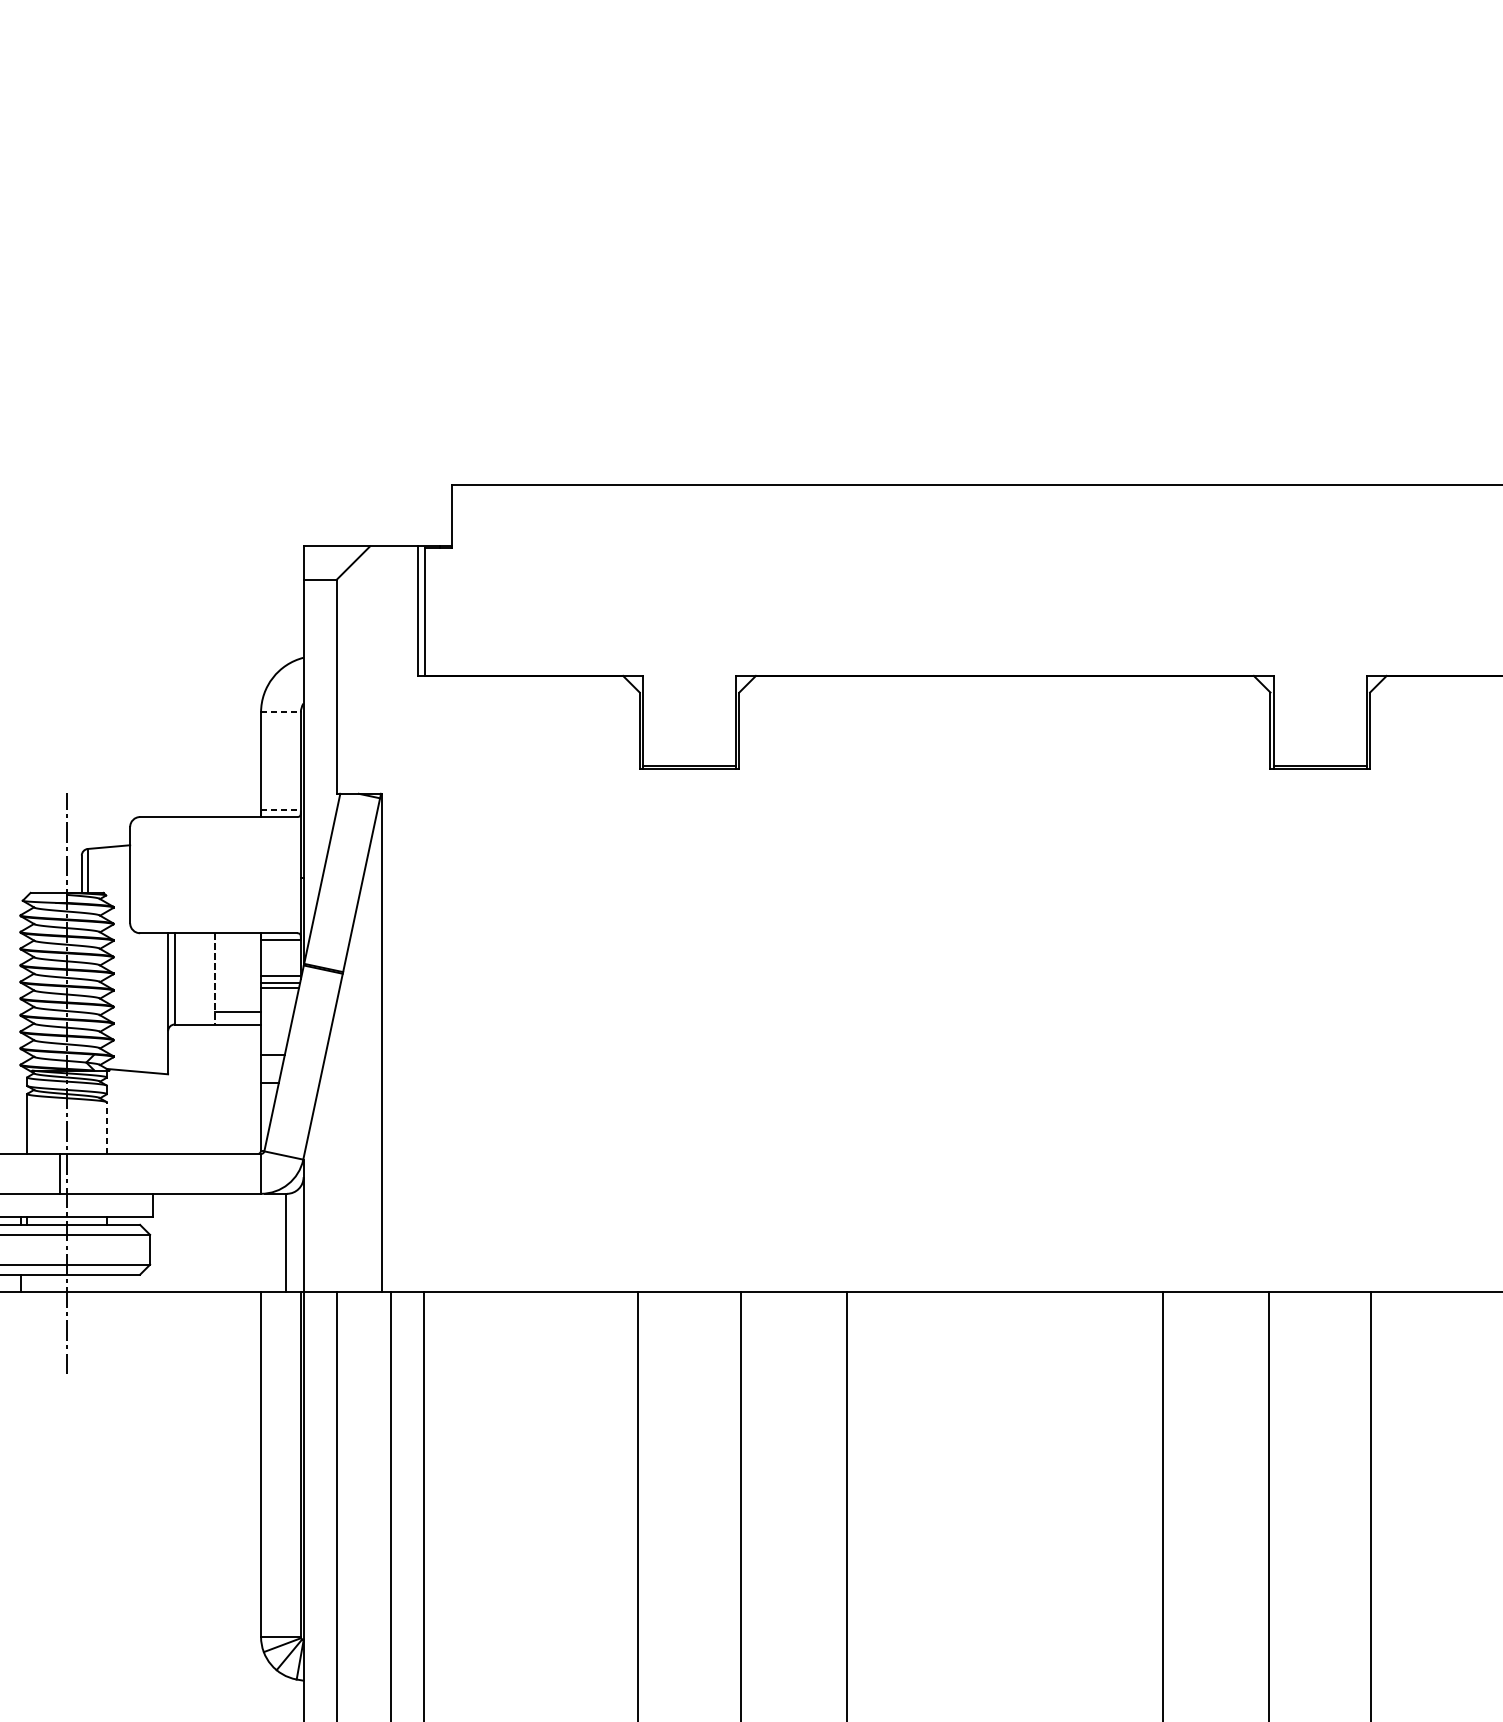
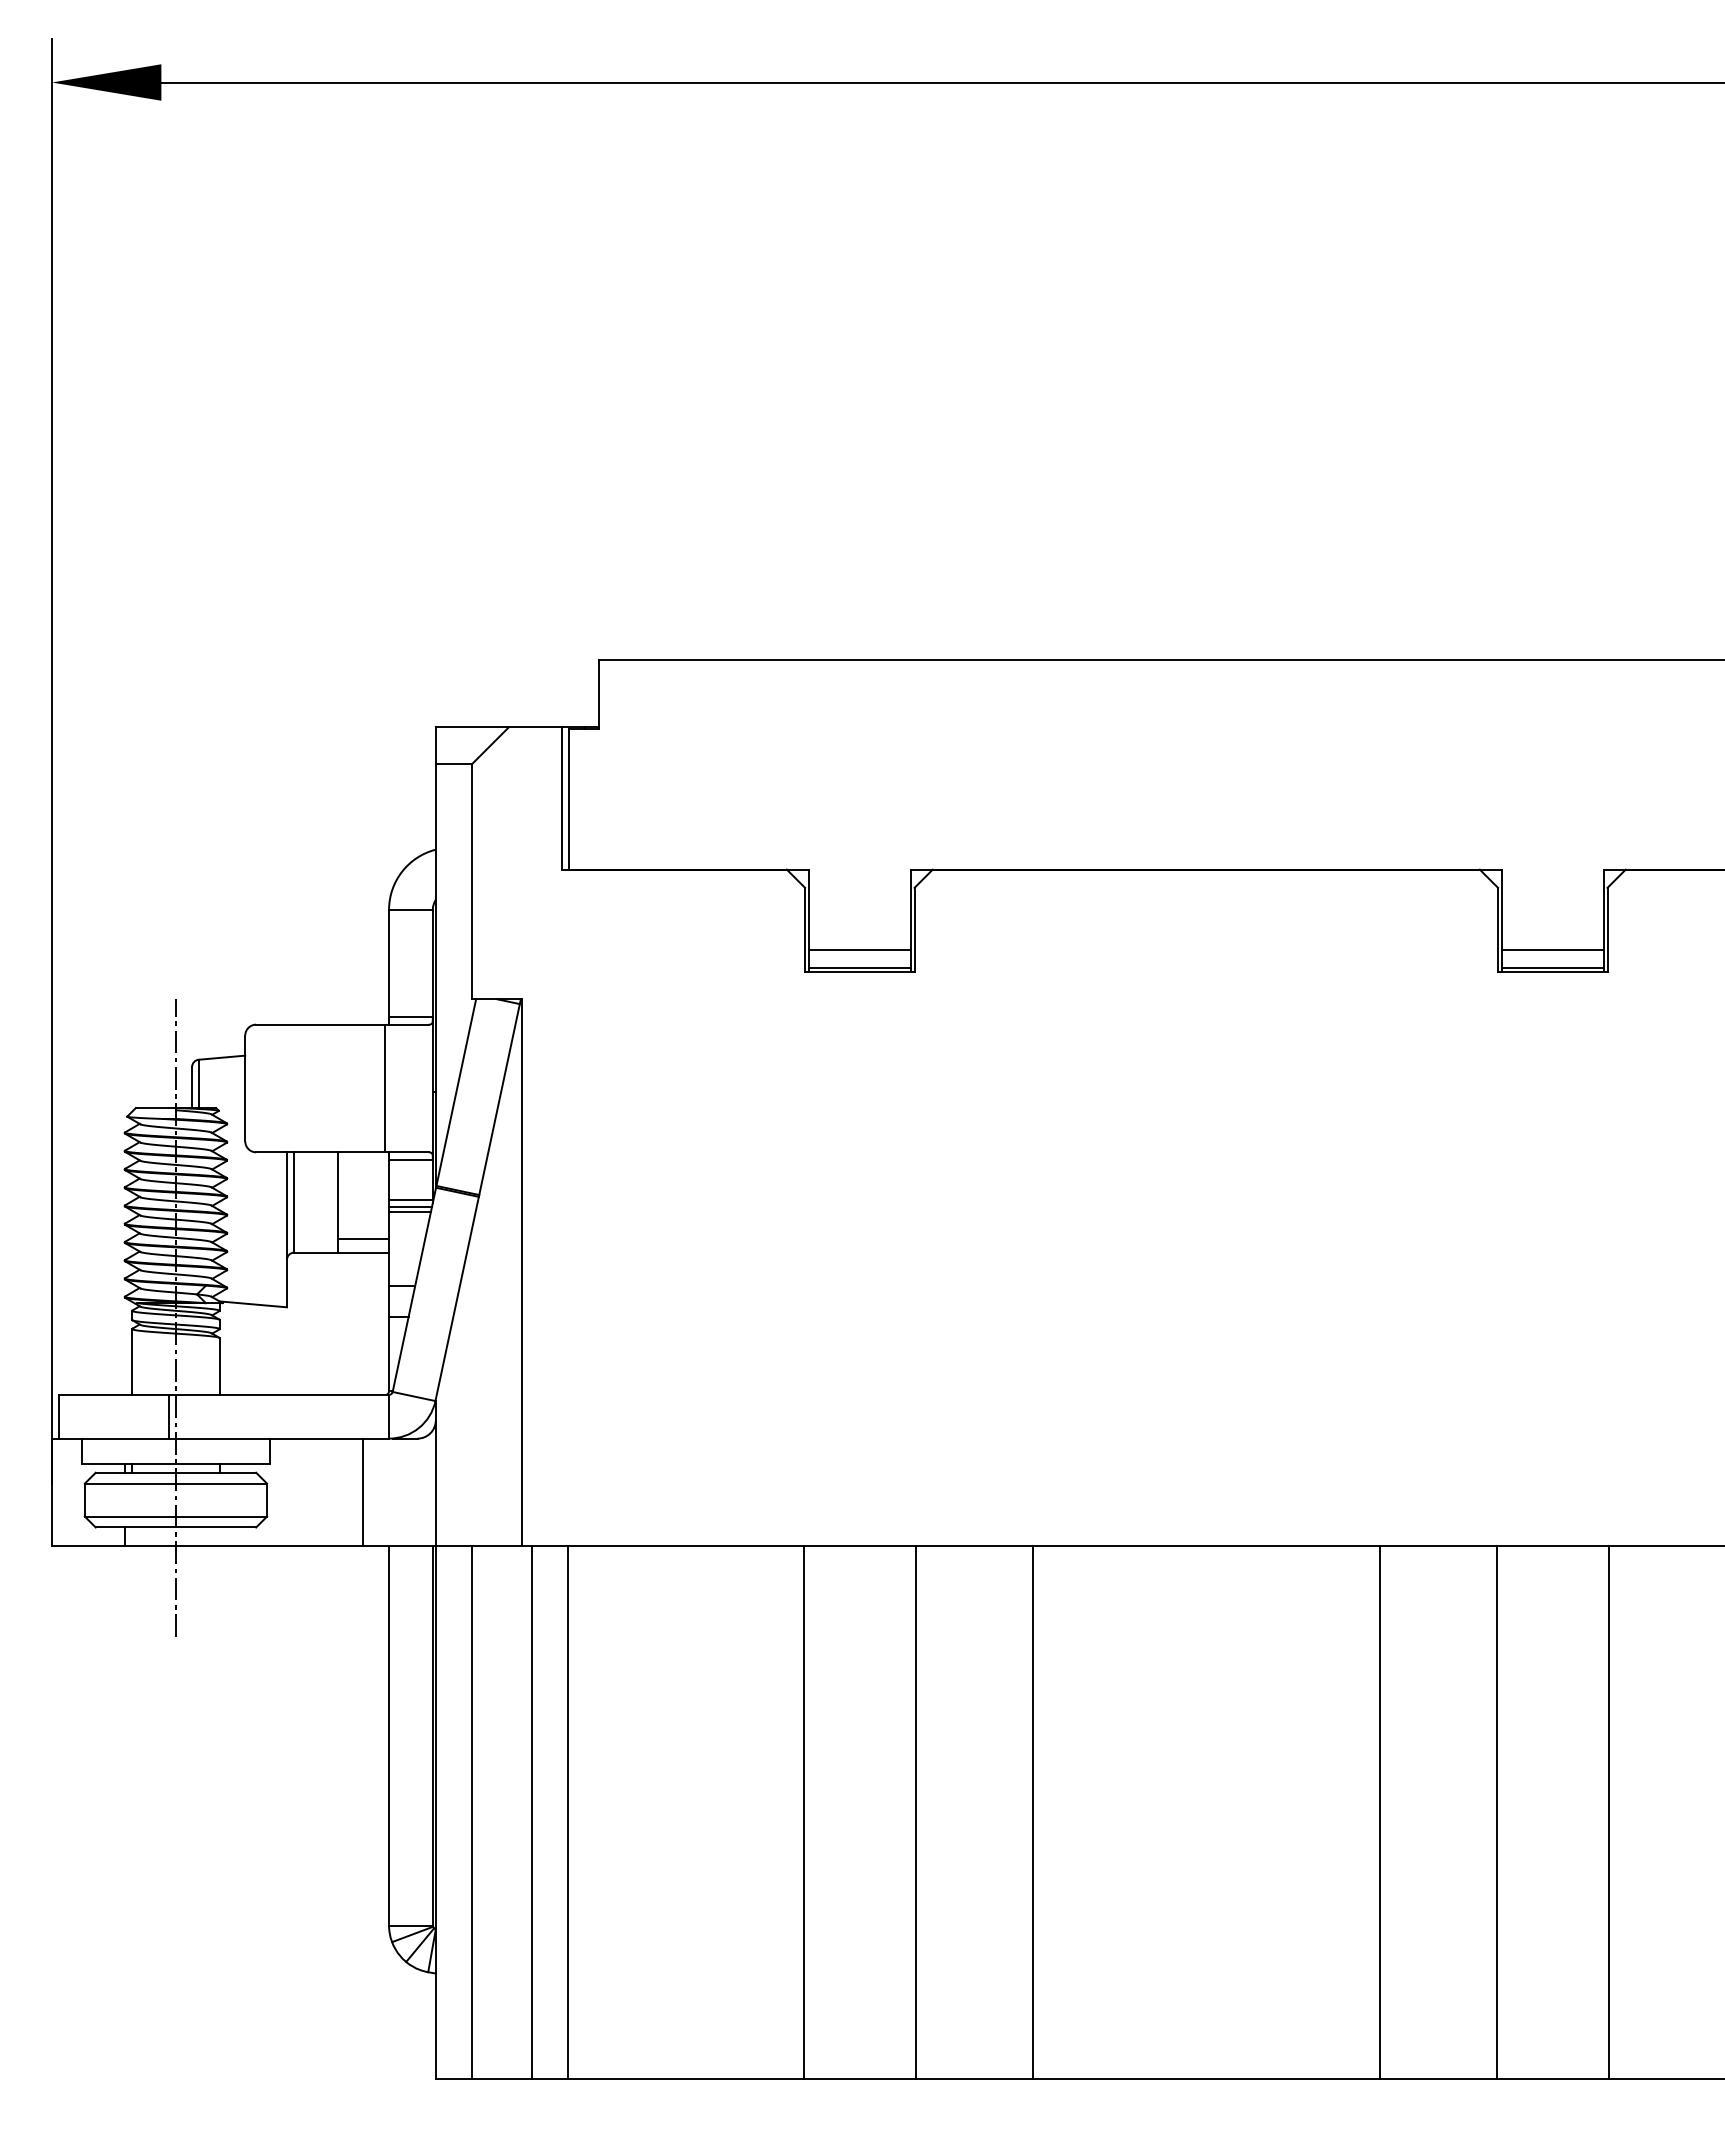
line: (280, 712) -> (410, 909), dashed -> solid
line: (689, 748) -> (859, 949), added
line: (1320, 748) -> (1552, 949), added
line: (280, 810) -> (410, 1017), dashed -> solid
line: (257, 875) -> (385, 1088), added
line: (215, 978) -> (338, 1202), dashed -> solid
line: (106, 1128) -> (219, 1366), dashed -> solid
line: (286, 1242) -> (362, 1492), moved

